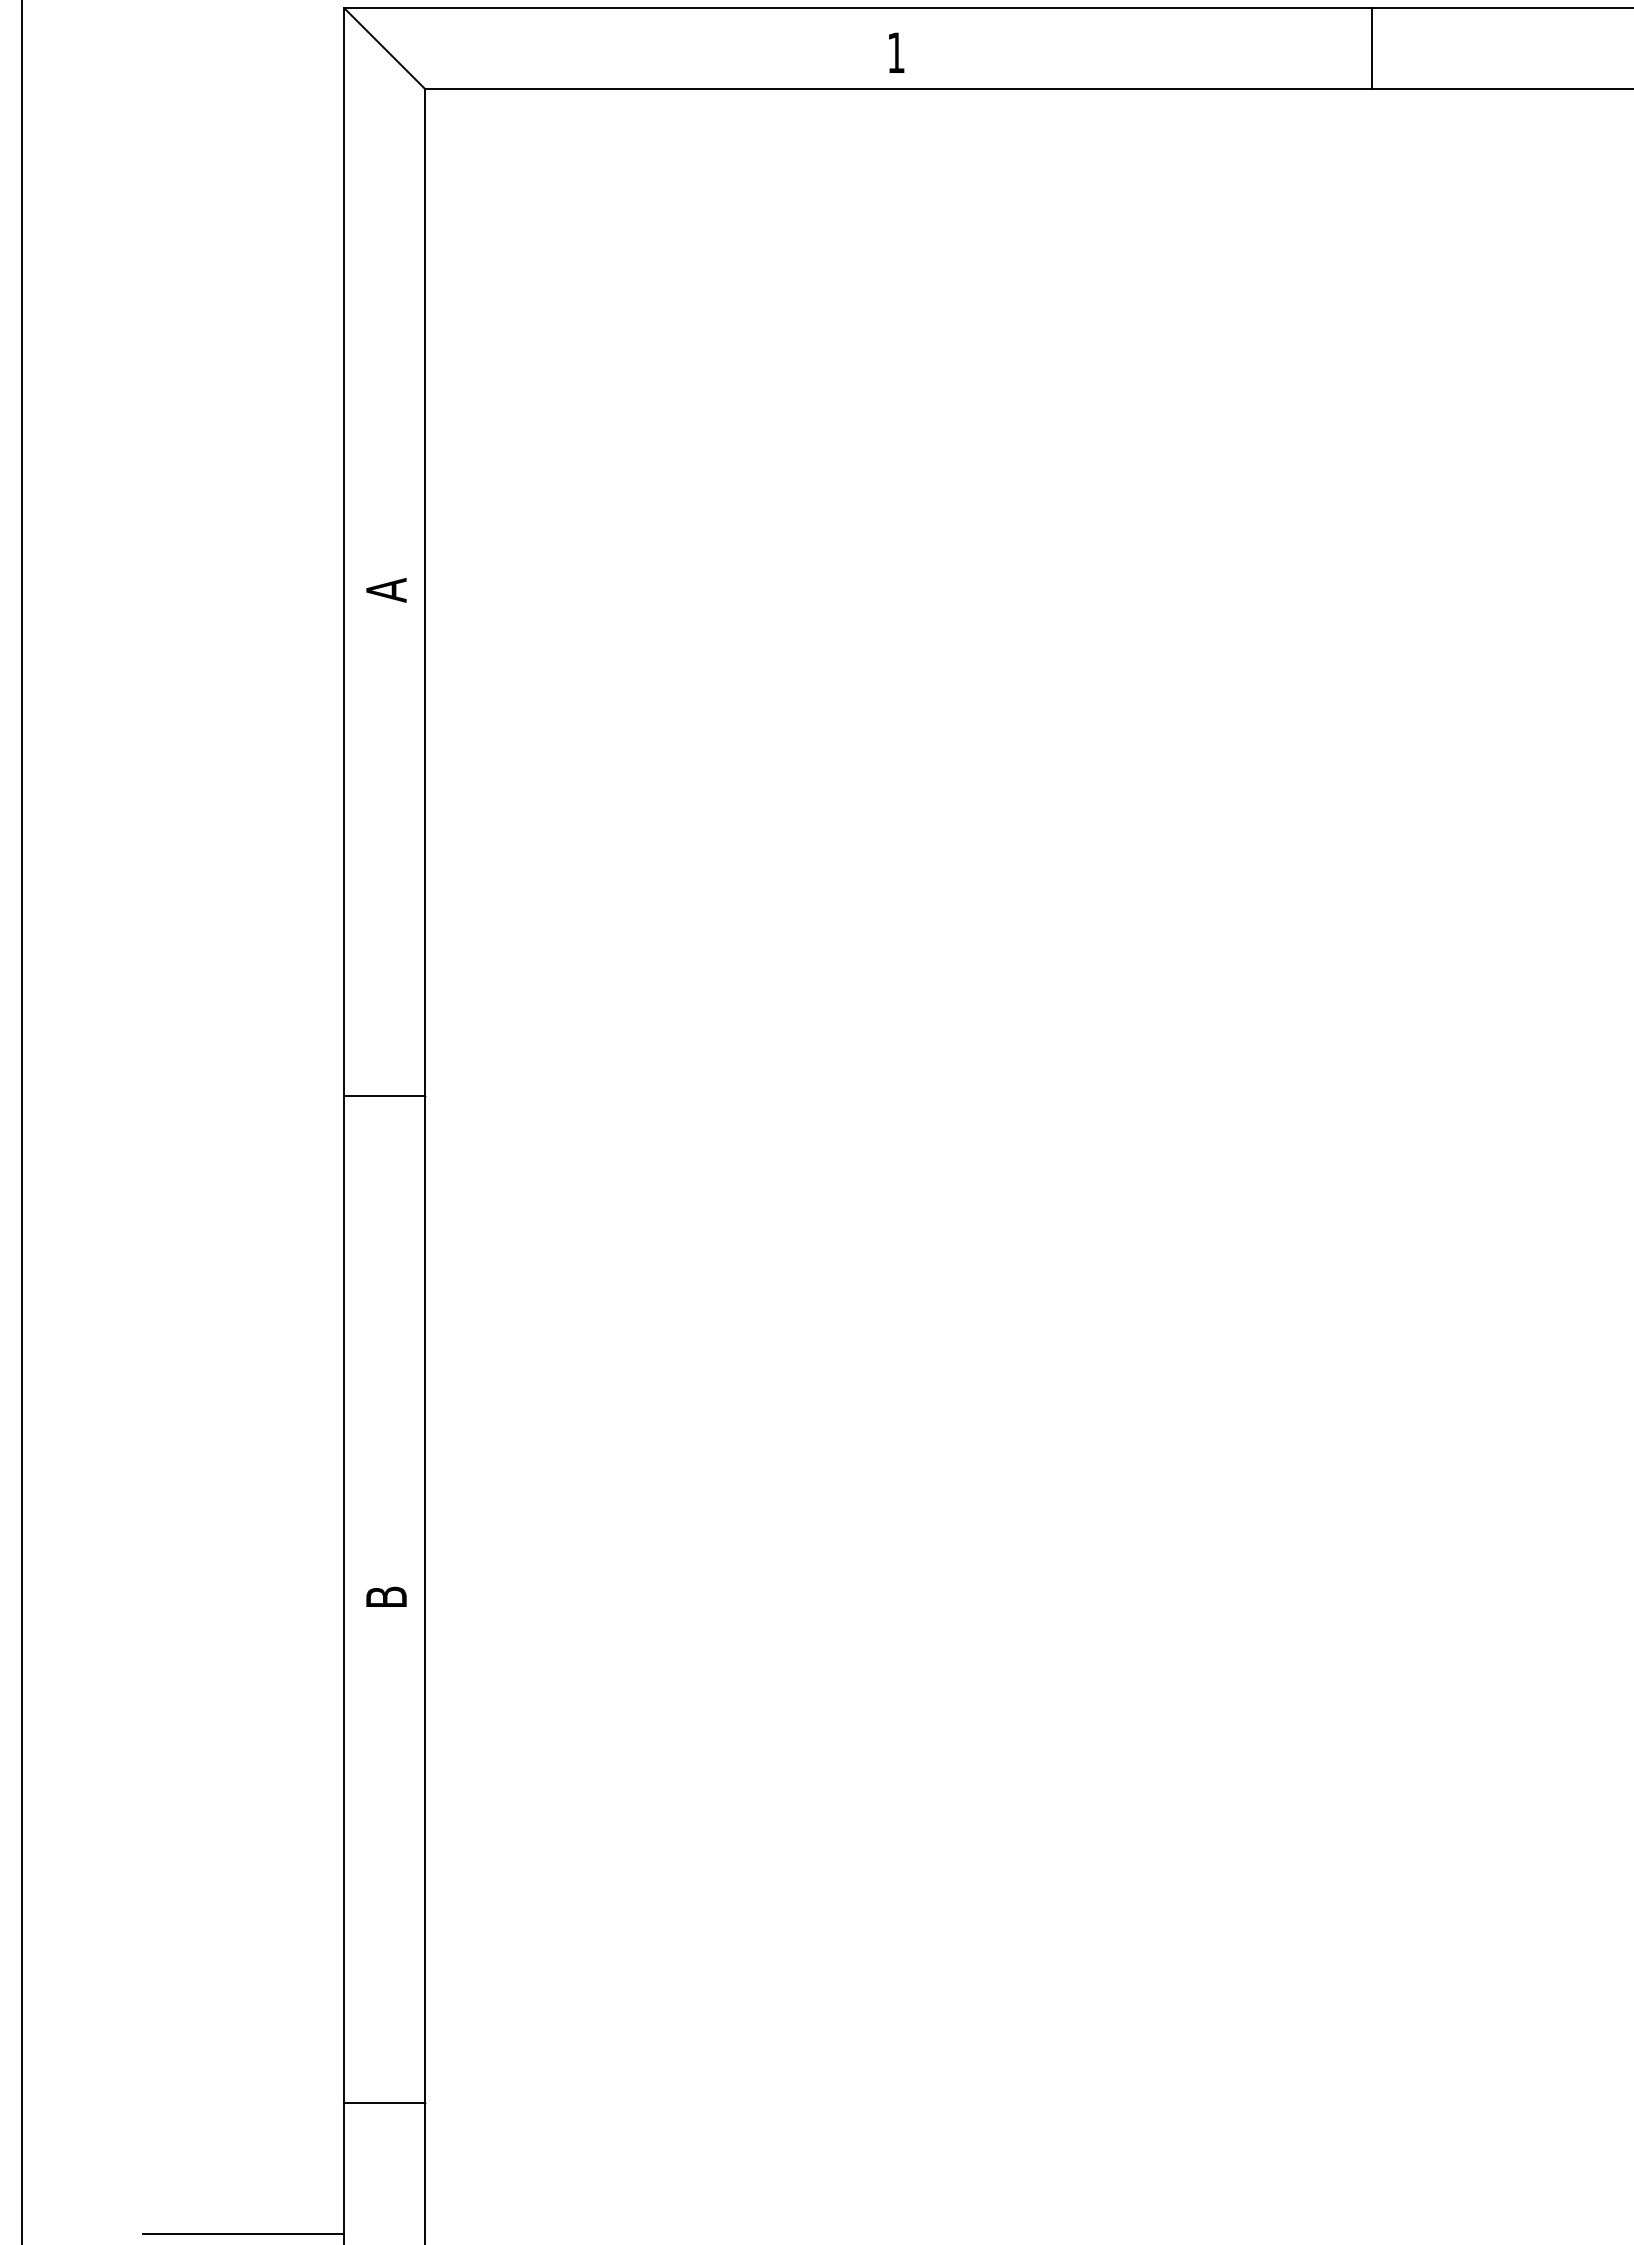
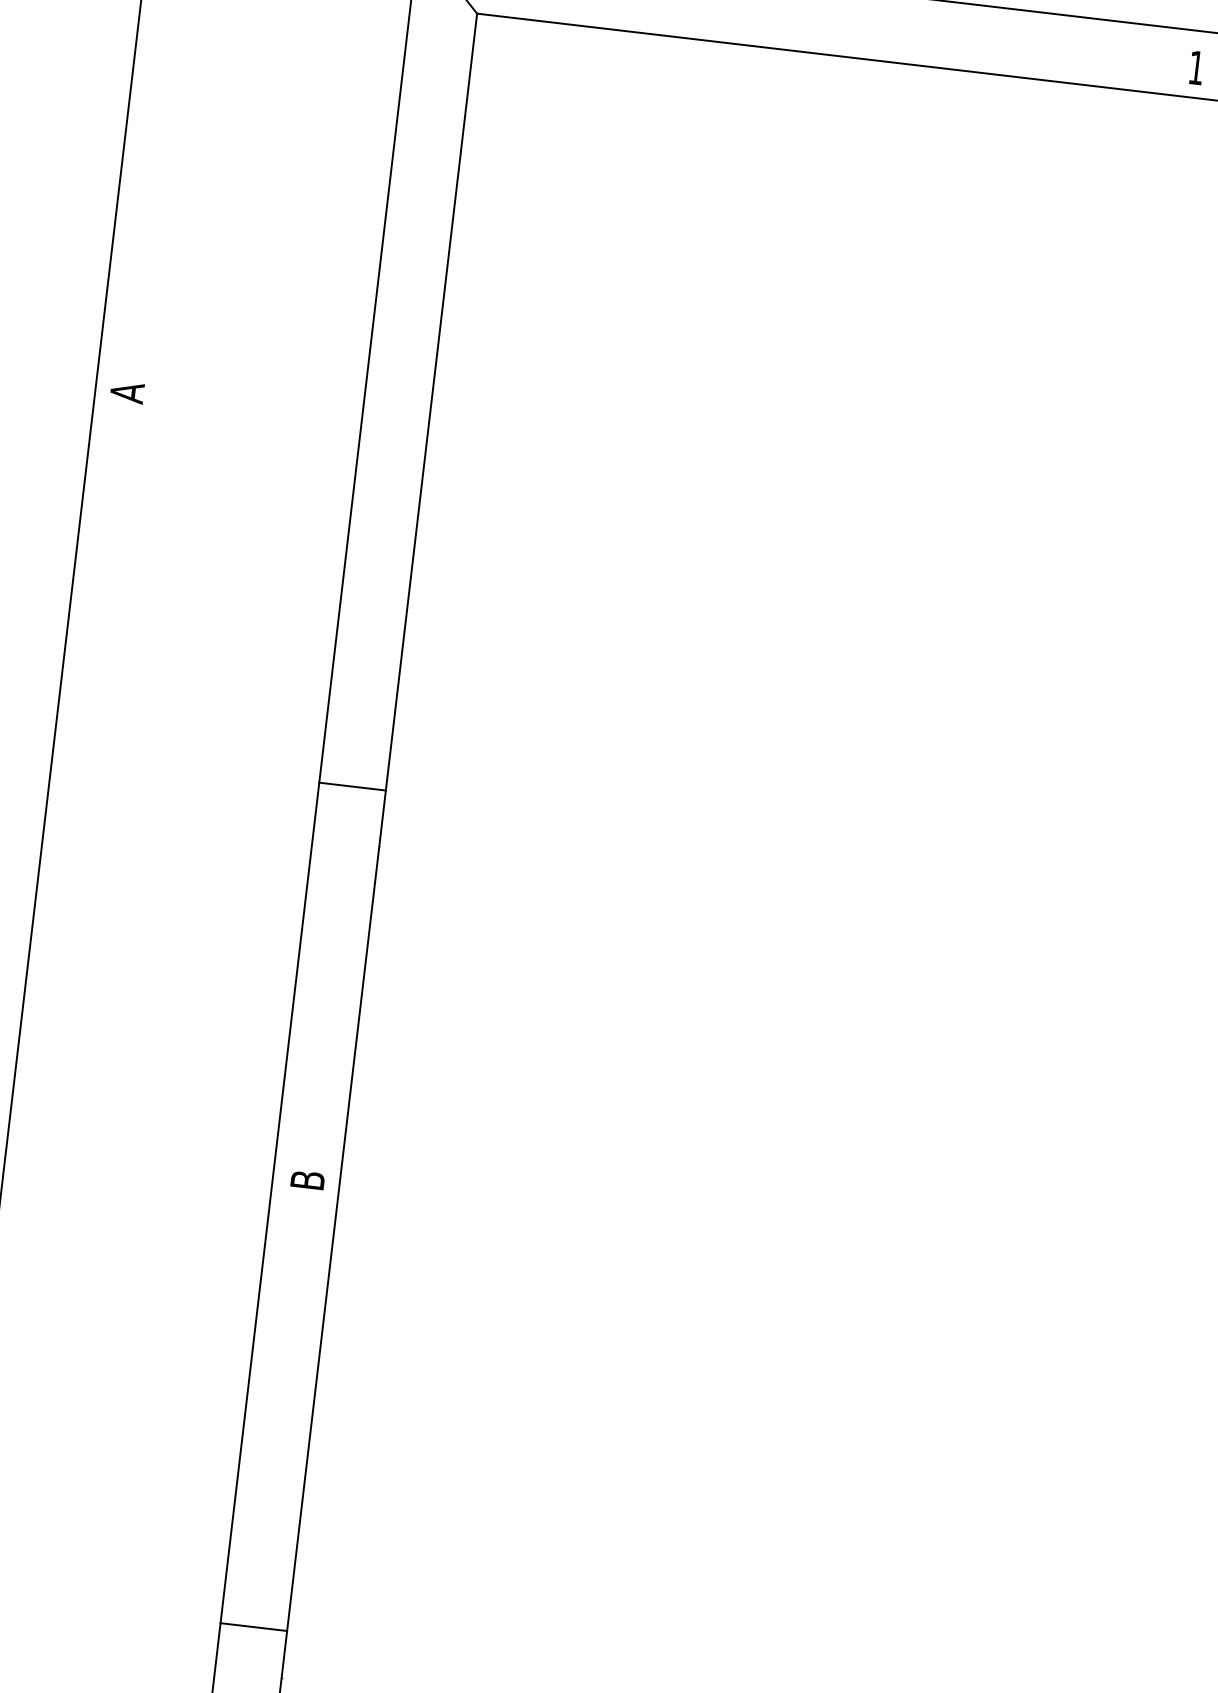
text: (896, 52) -> (1196, 67), moved
text: (386, 589) -> (127, 391), moved
line: (384, 1095) -> (352, 786), moved
text: (386, 1596) -> (307, 1179), moved
line: (384, 2103) -> (253, 1627), moved

